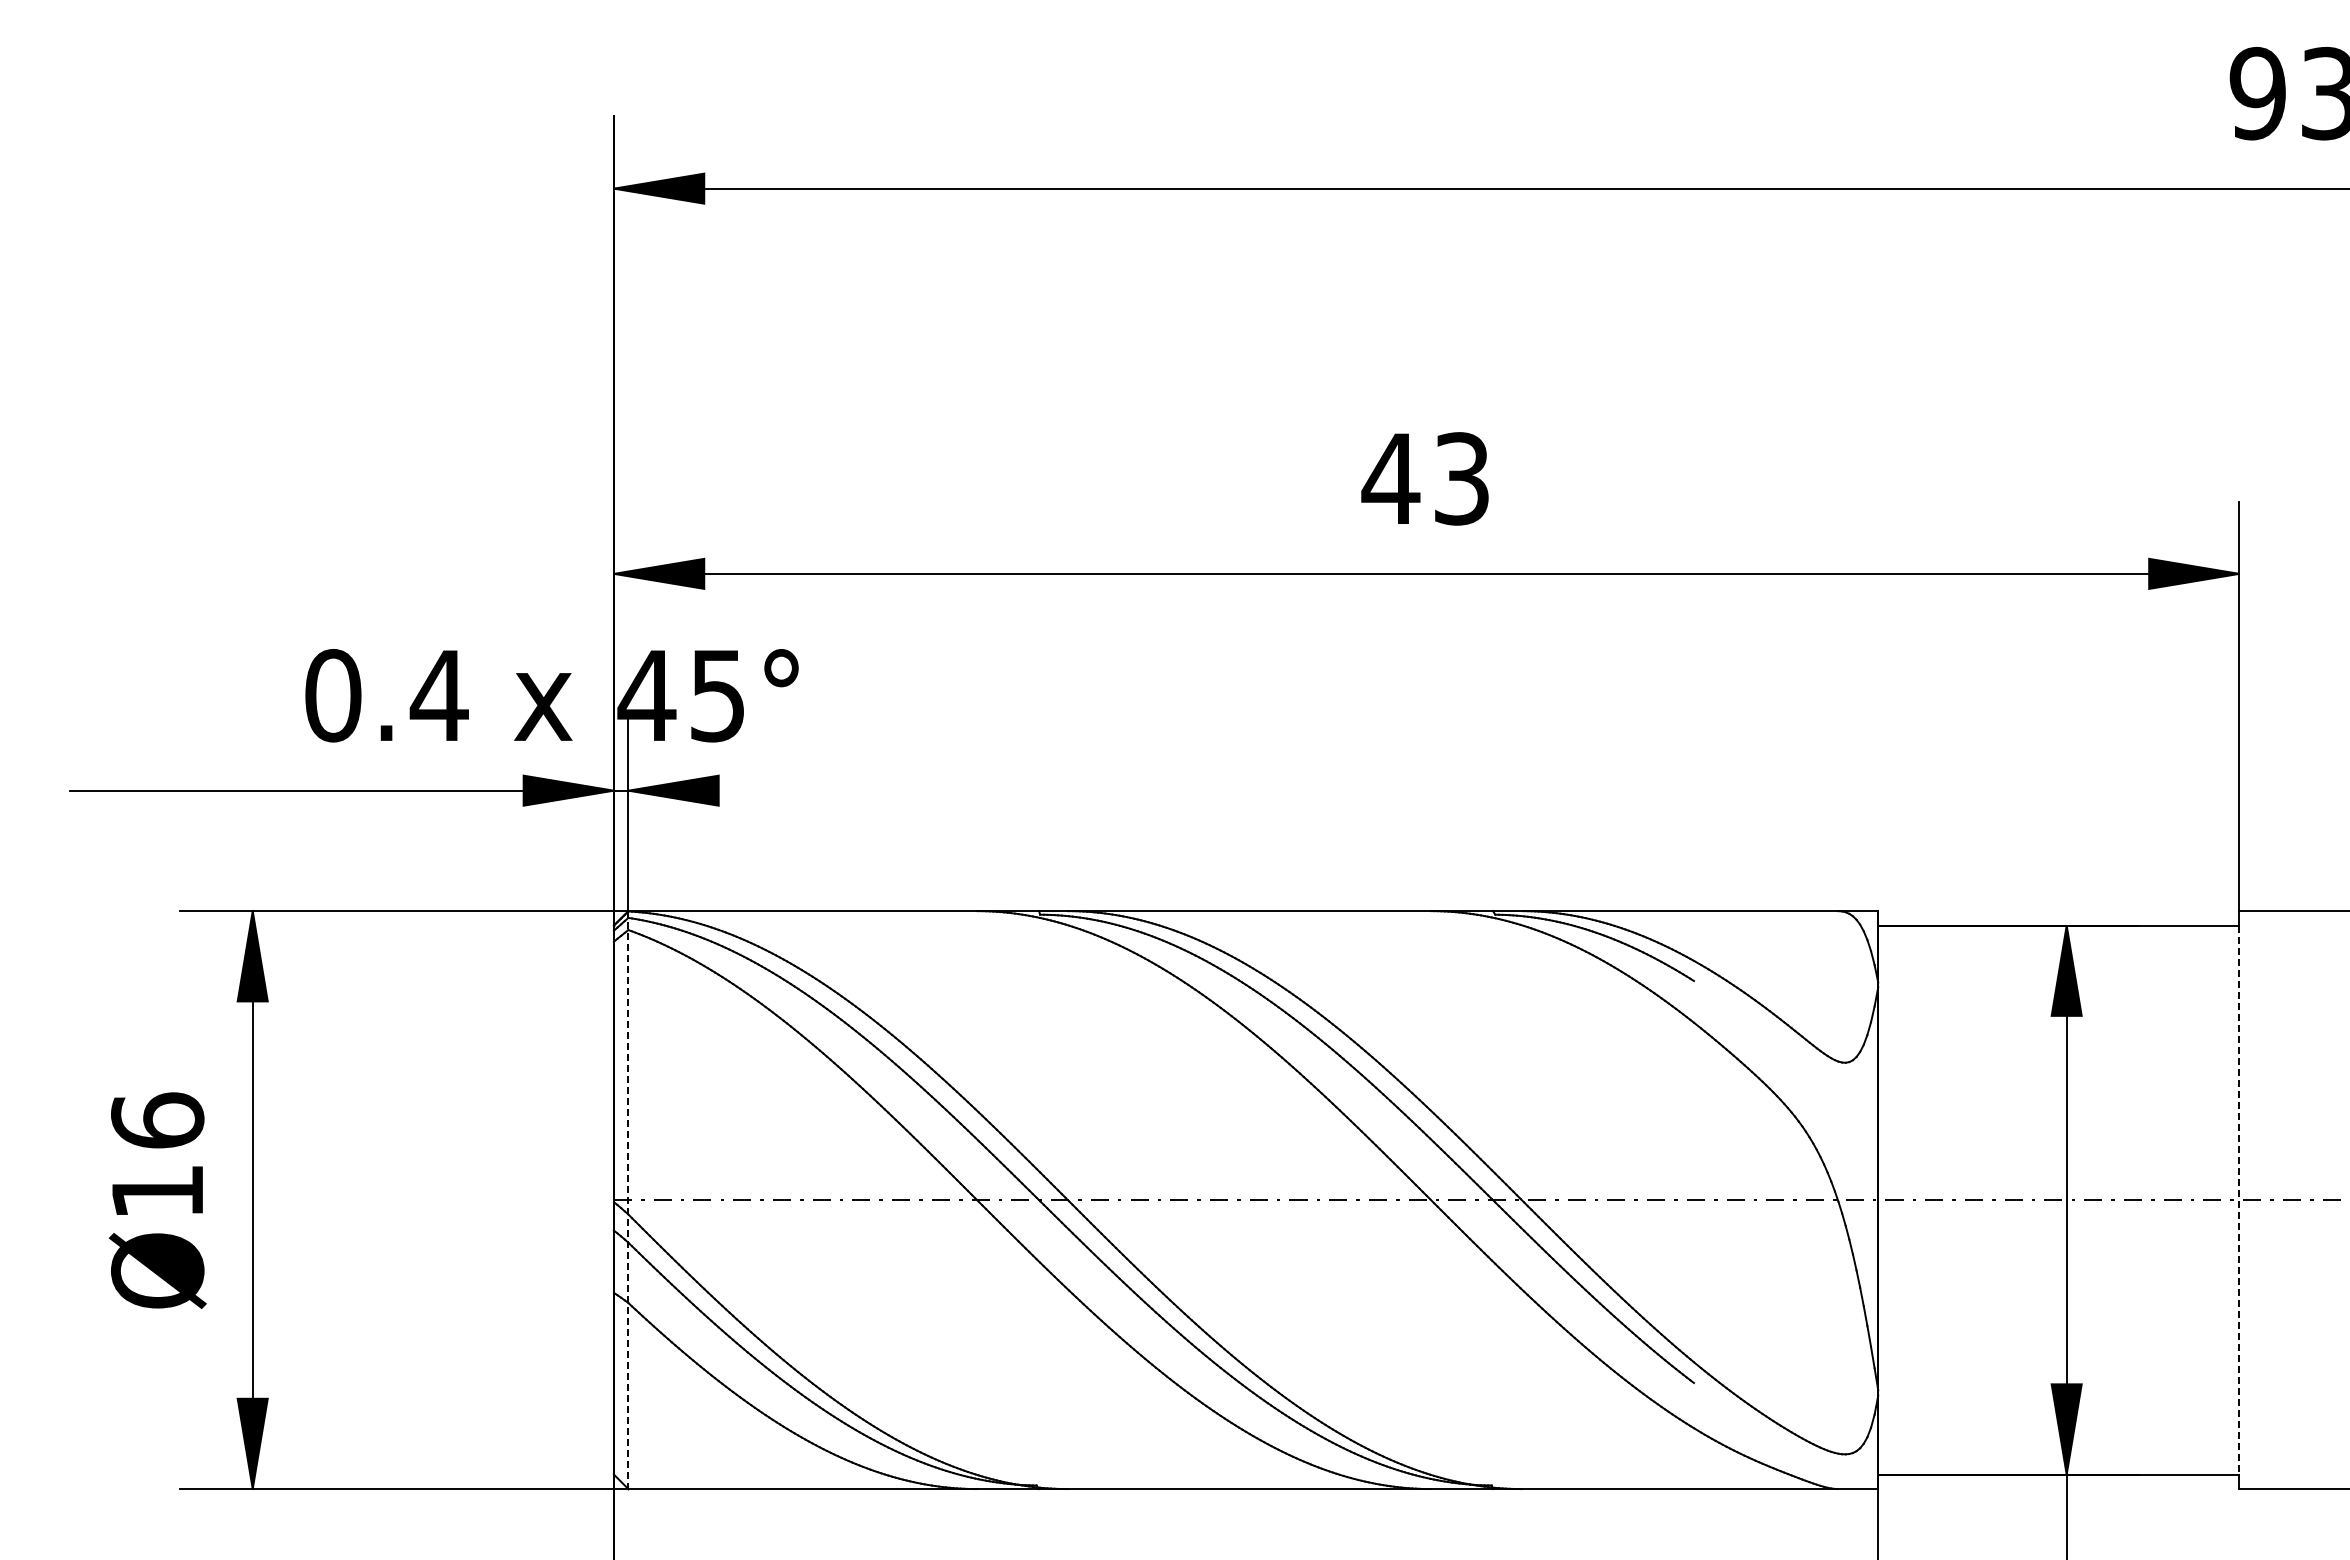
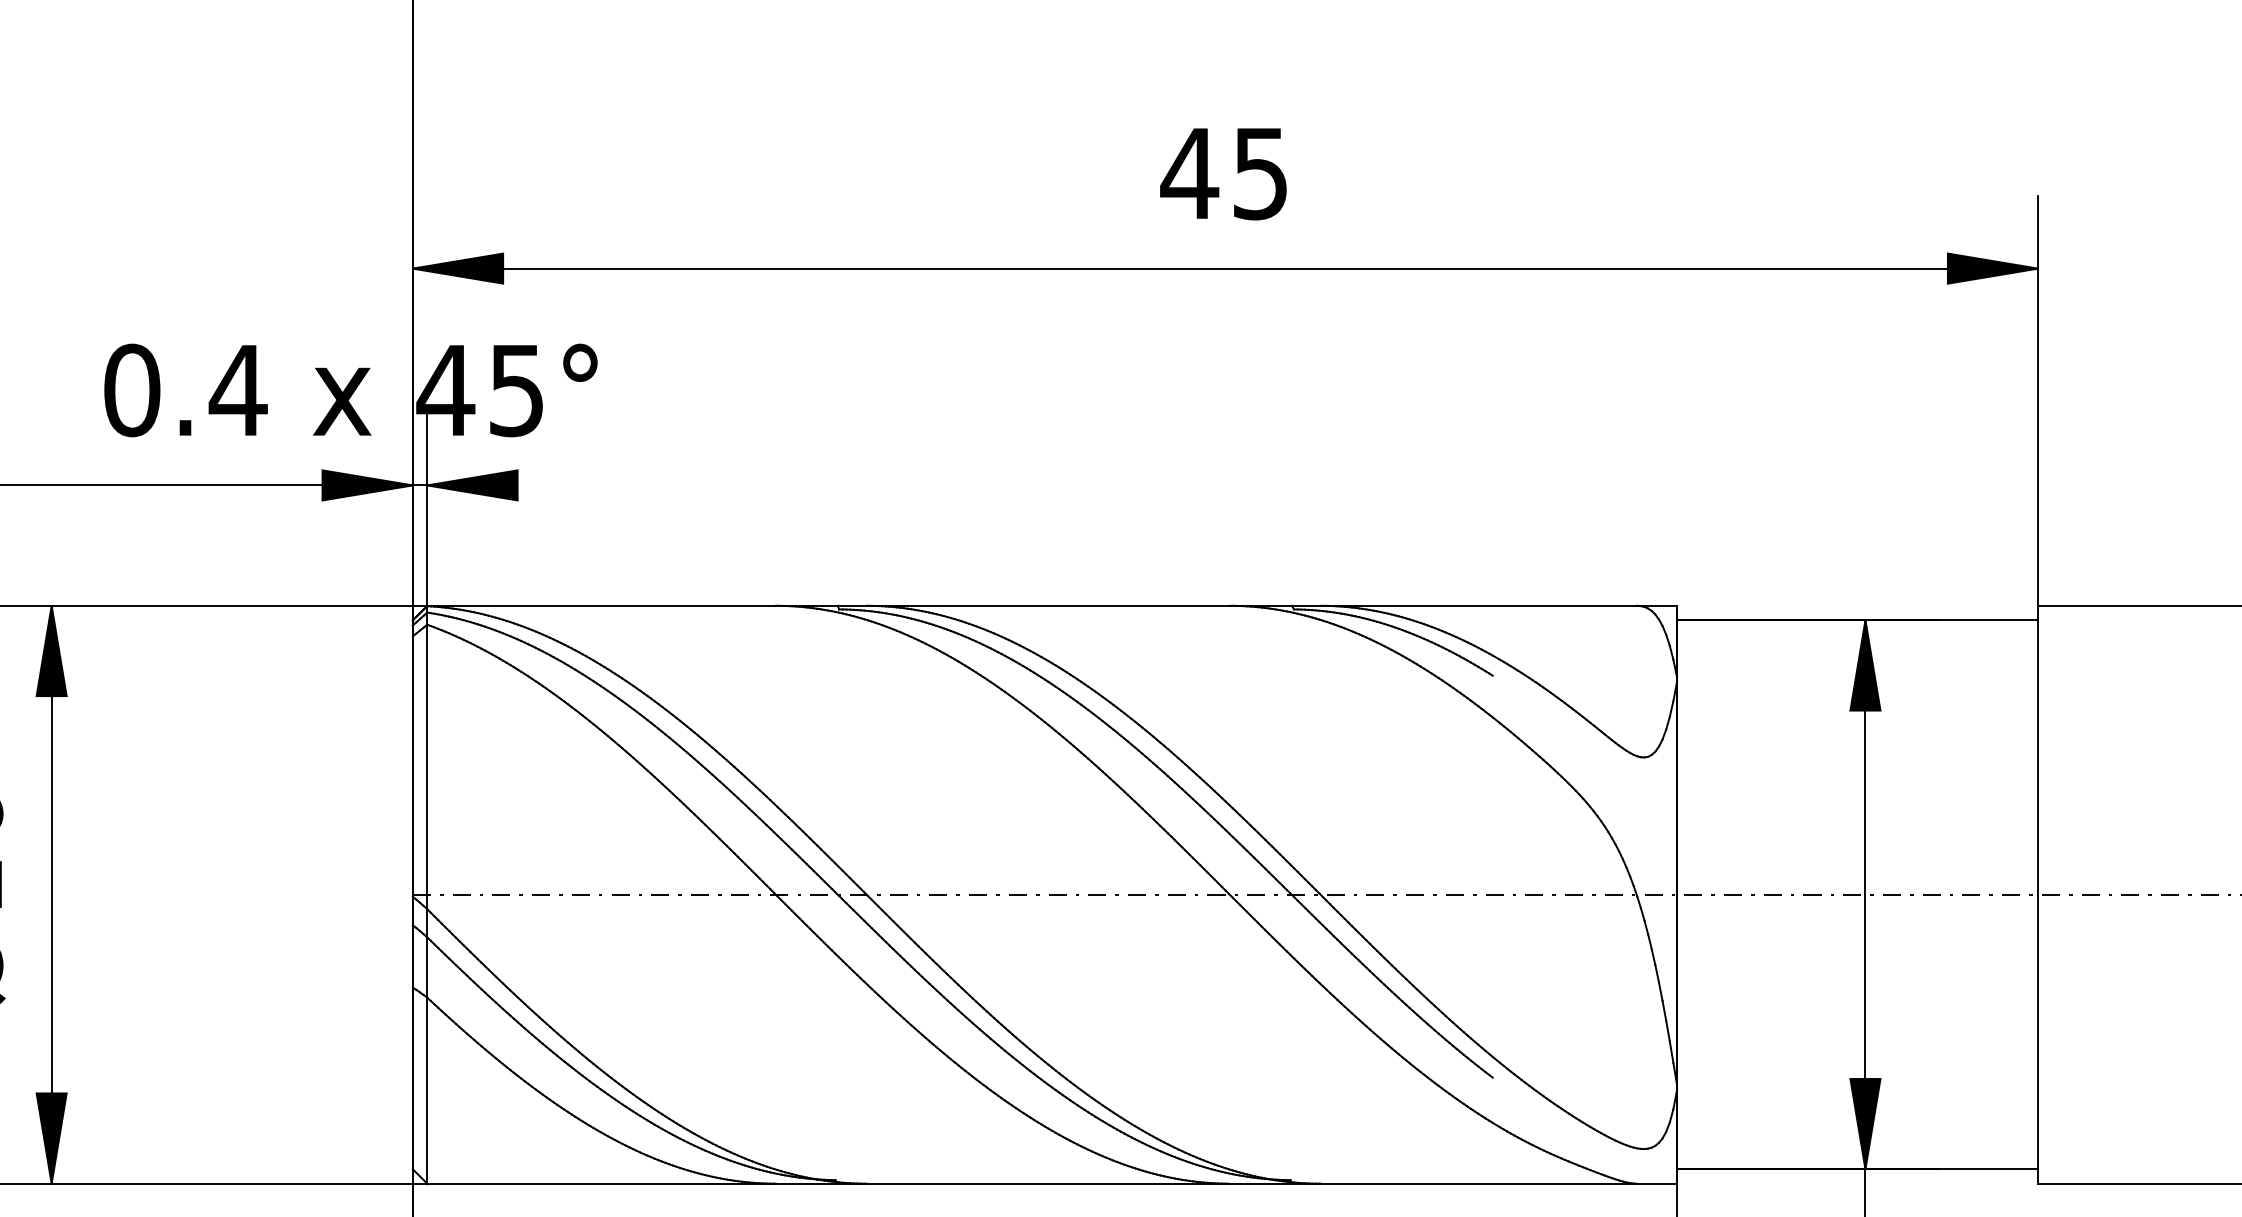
text: (1461, 478) -> (1260, 173), 43 -> 45
line: (628, 1200) -> (427, 895), dashed -> solid
line: (2239, 1200) -> (2038, 895), dashed -> solid

